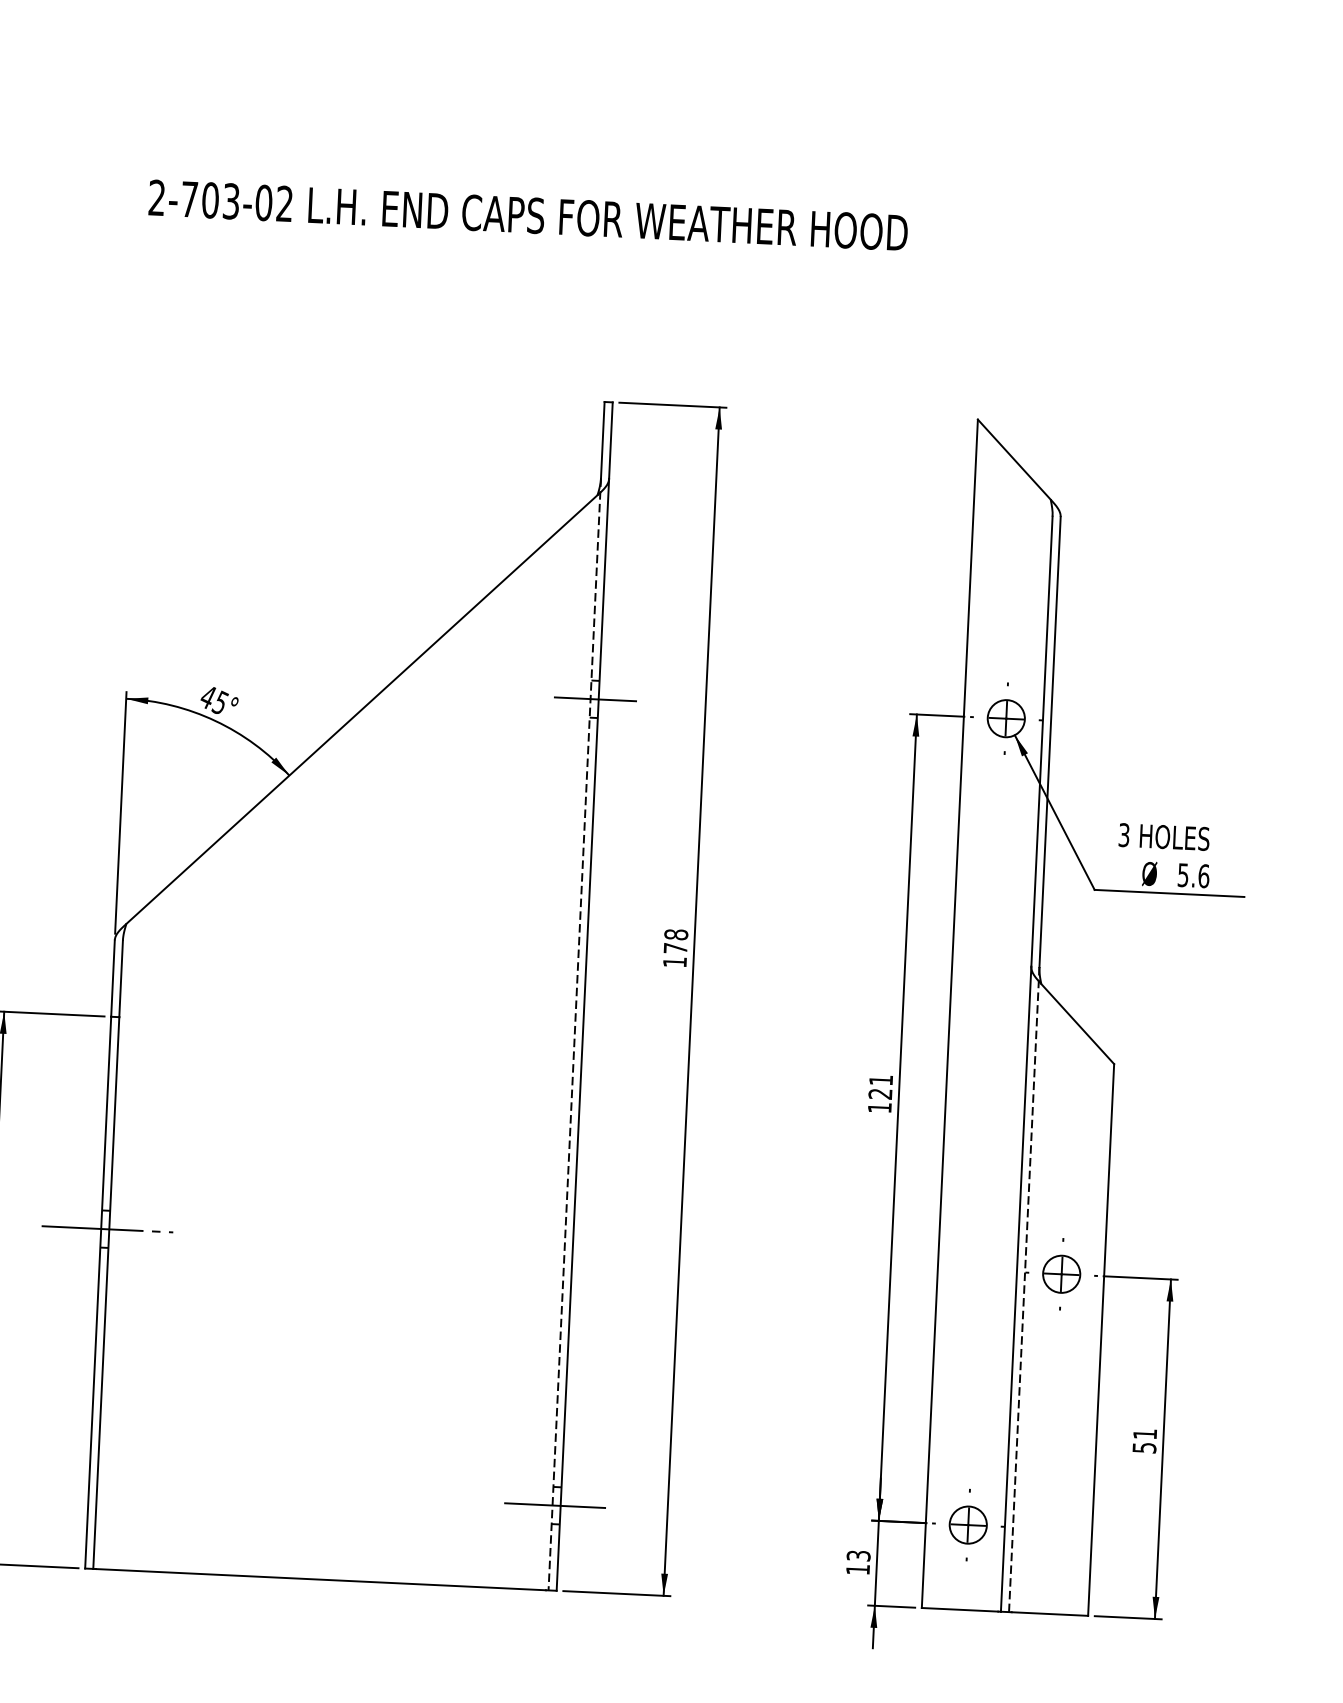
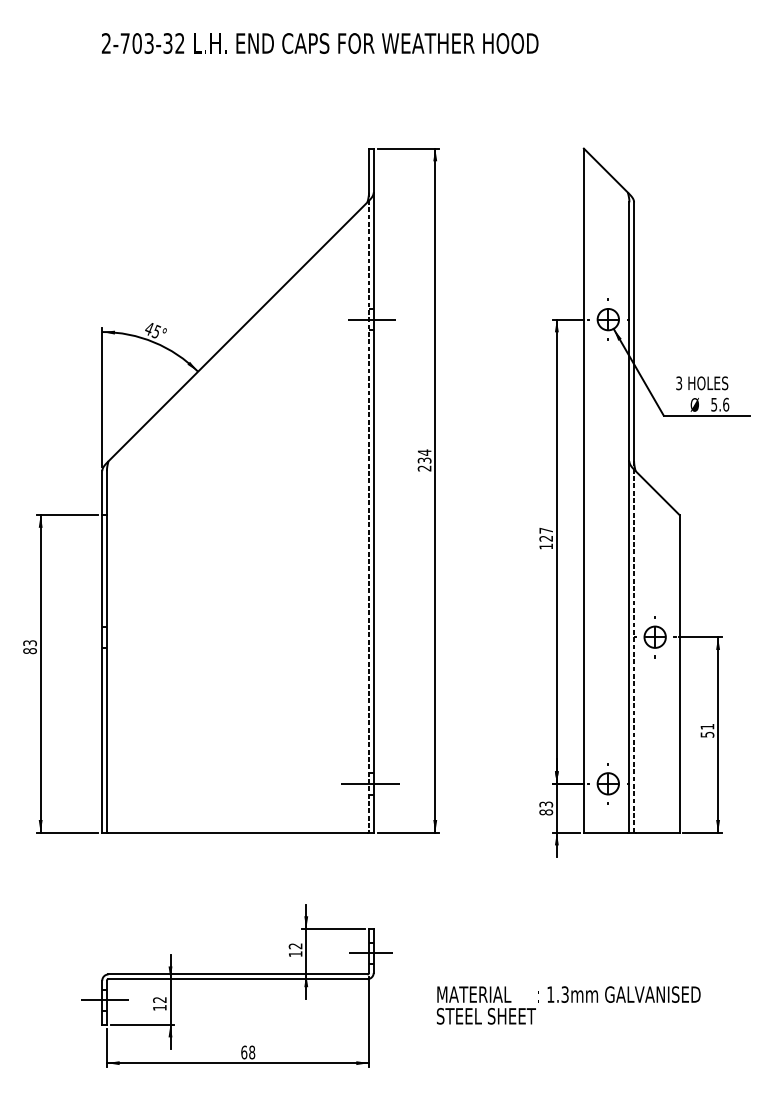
text: (263, 202) -> (167, 43), 2-703-02 -> 2-703-32
text: (675, 948) -> (424, 460), 178 -> 234
text: (879, 1079) -> (545, 530), 121 -> 127
line: (106, 1229) -> (105, 637), removed
text: (858, 1569) -> (546, 812), 13 -> 83

